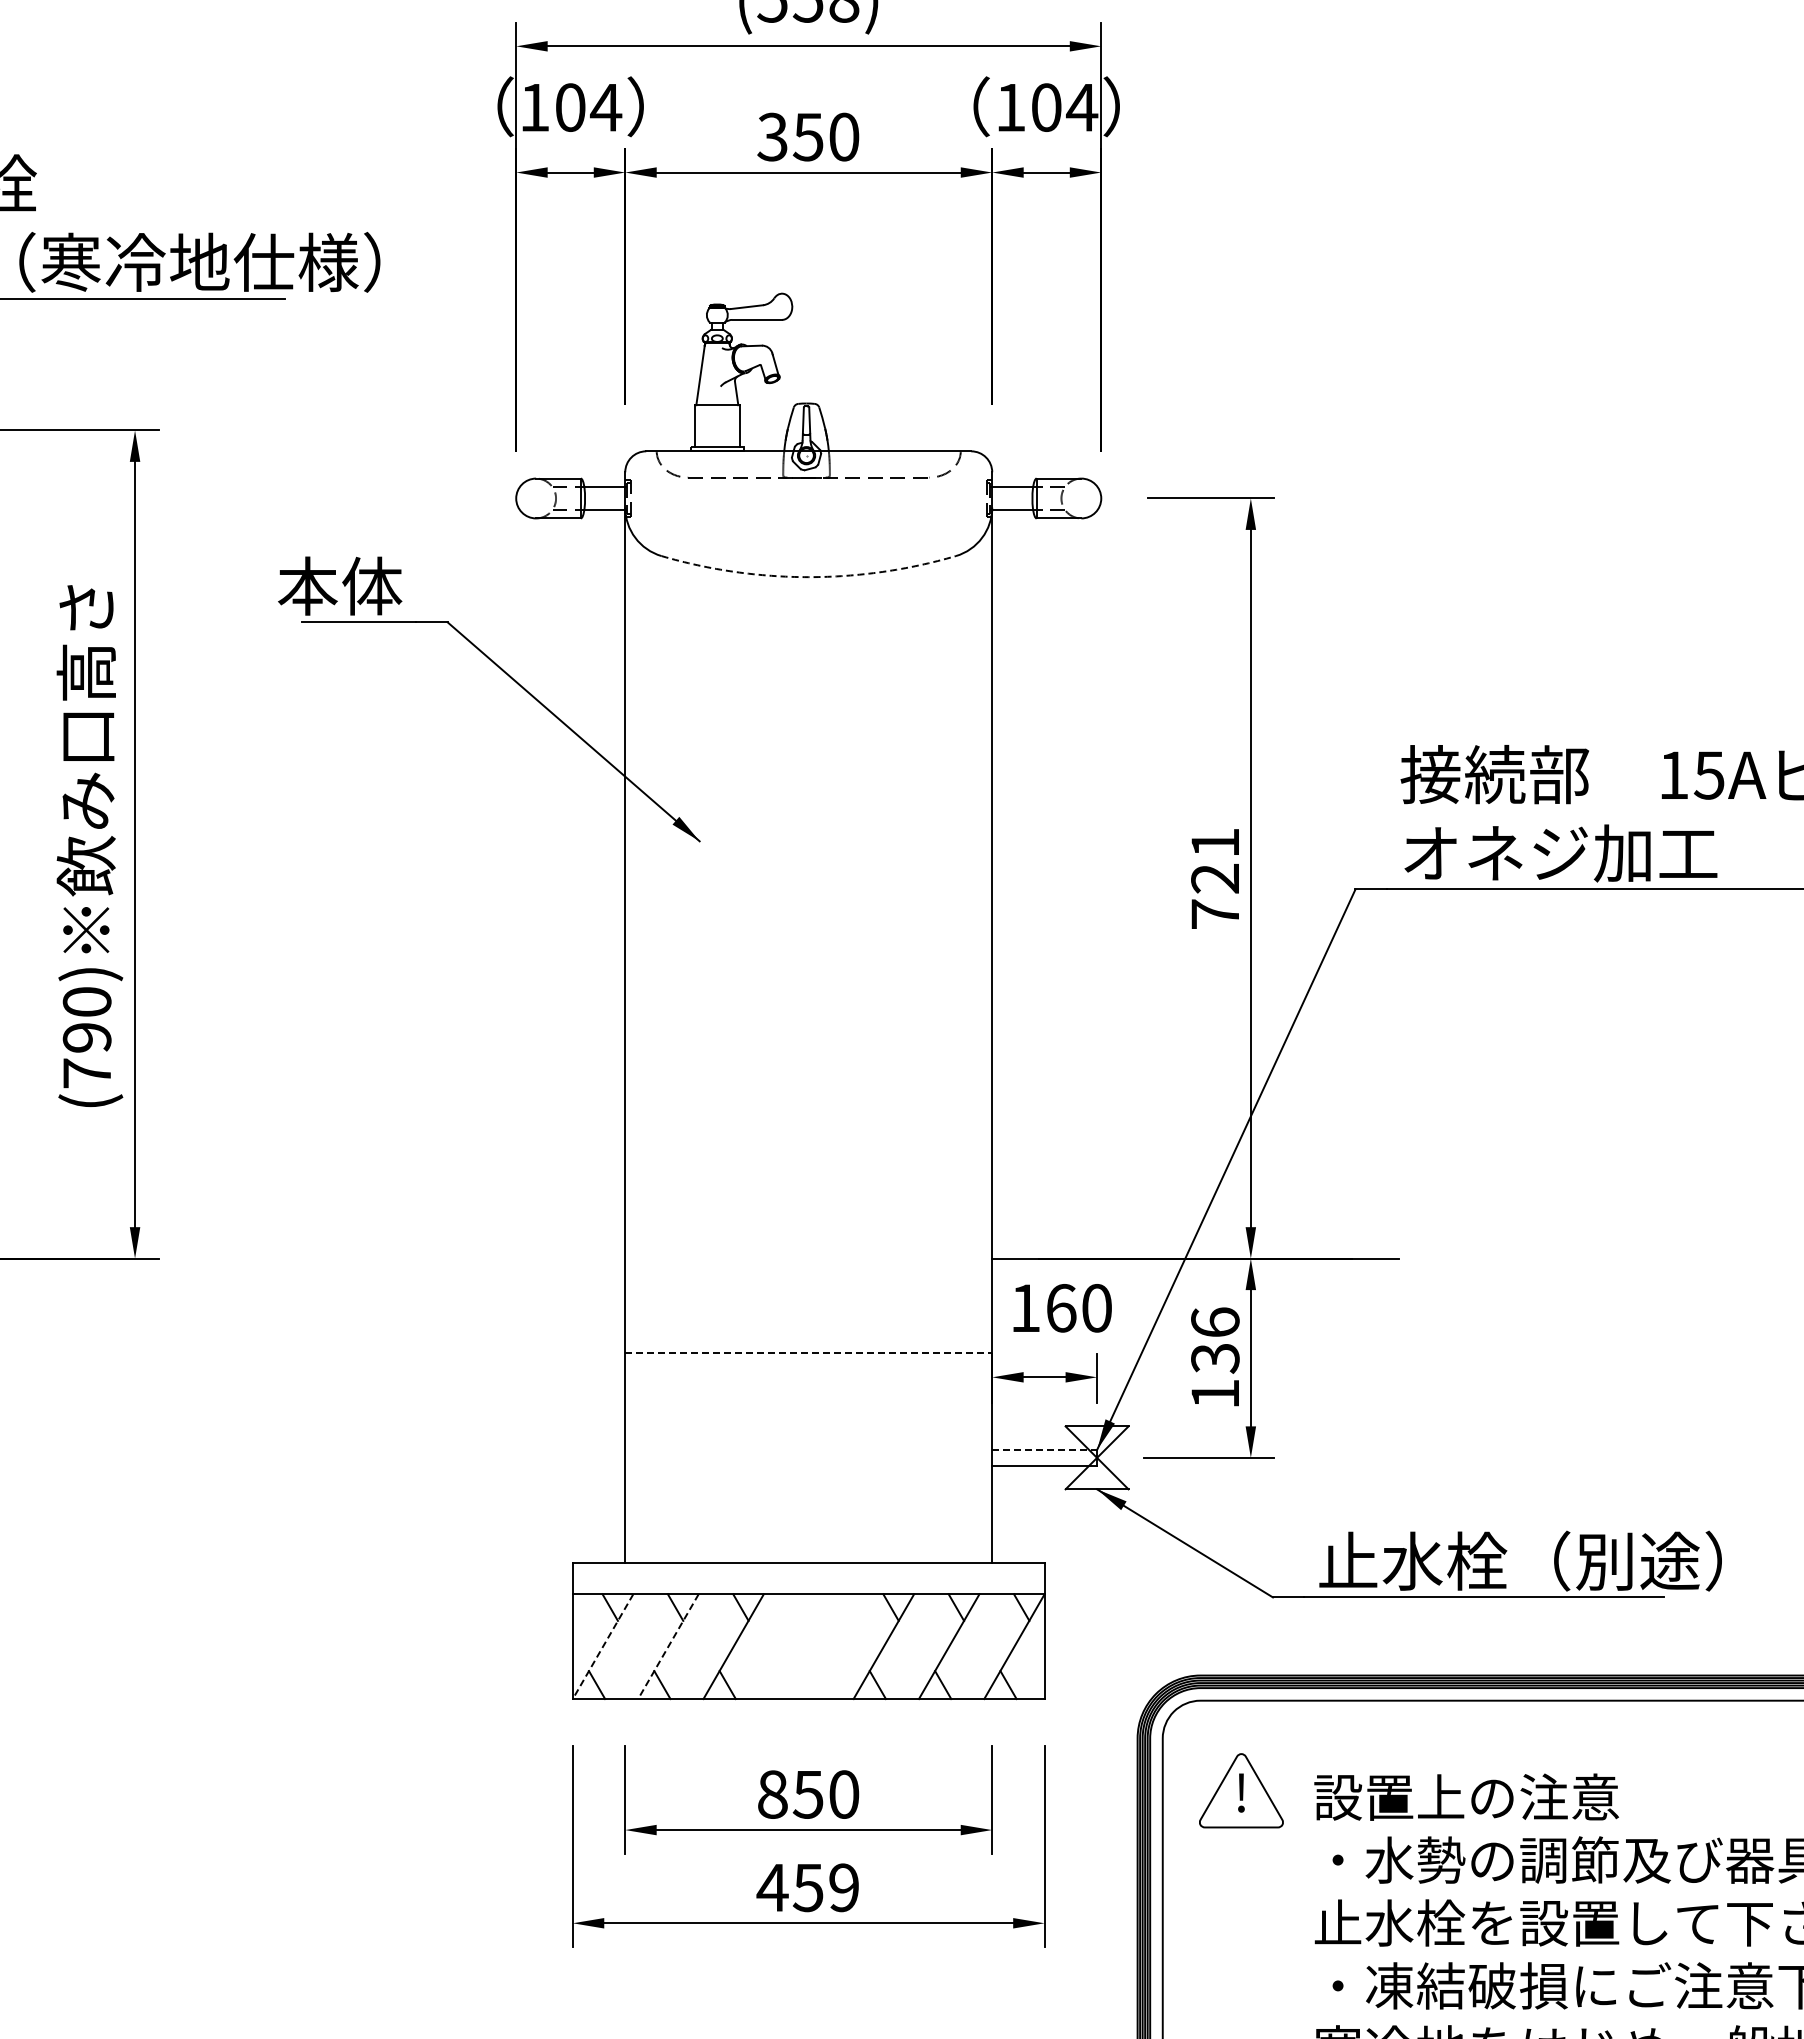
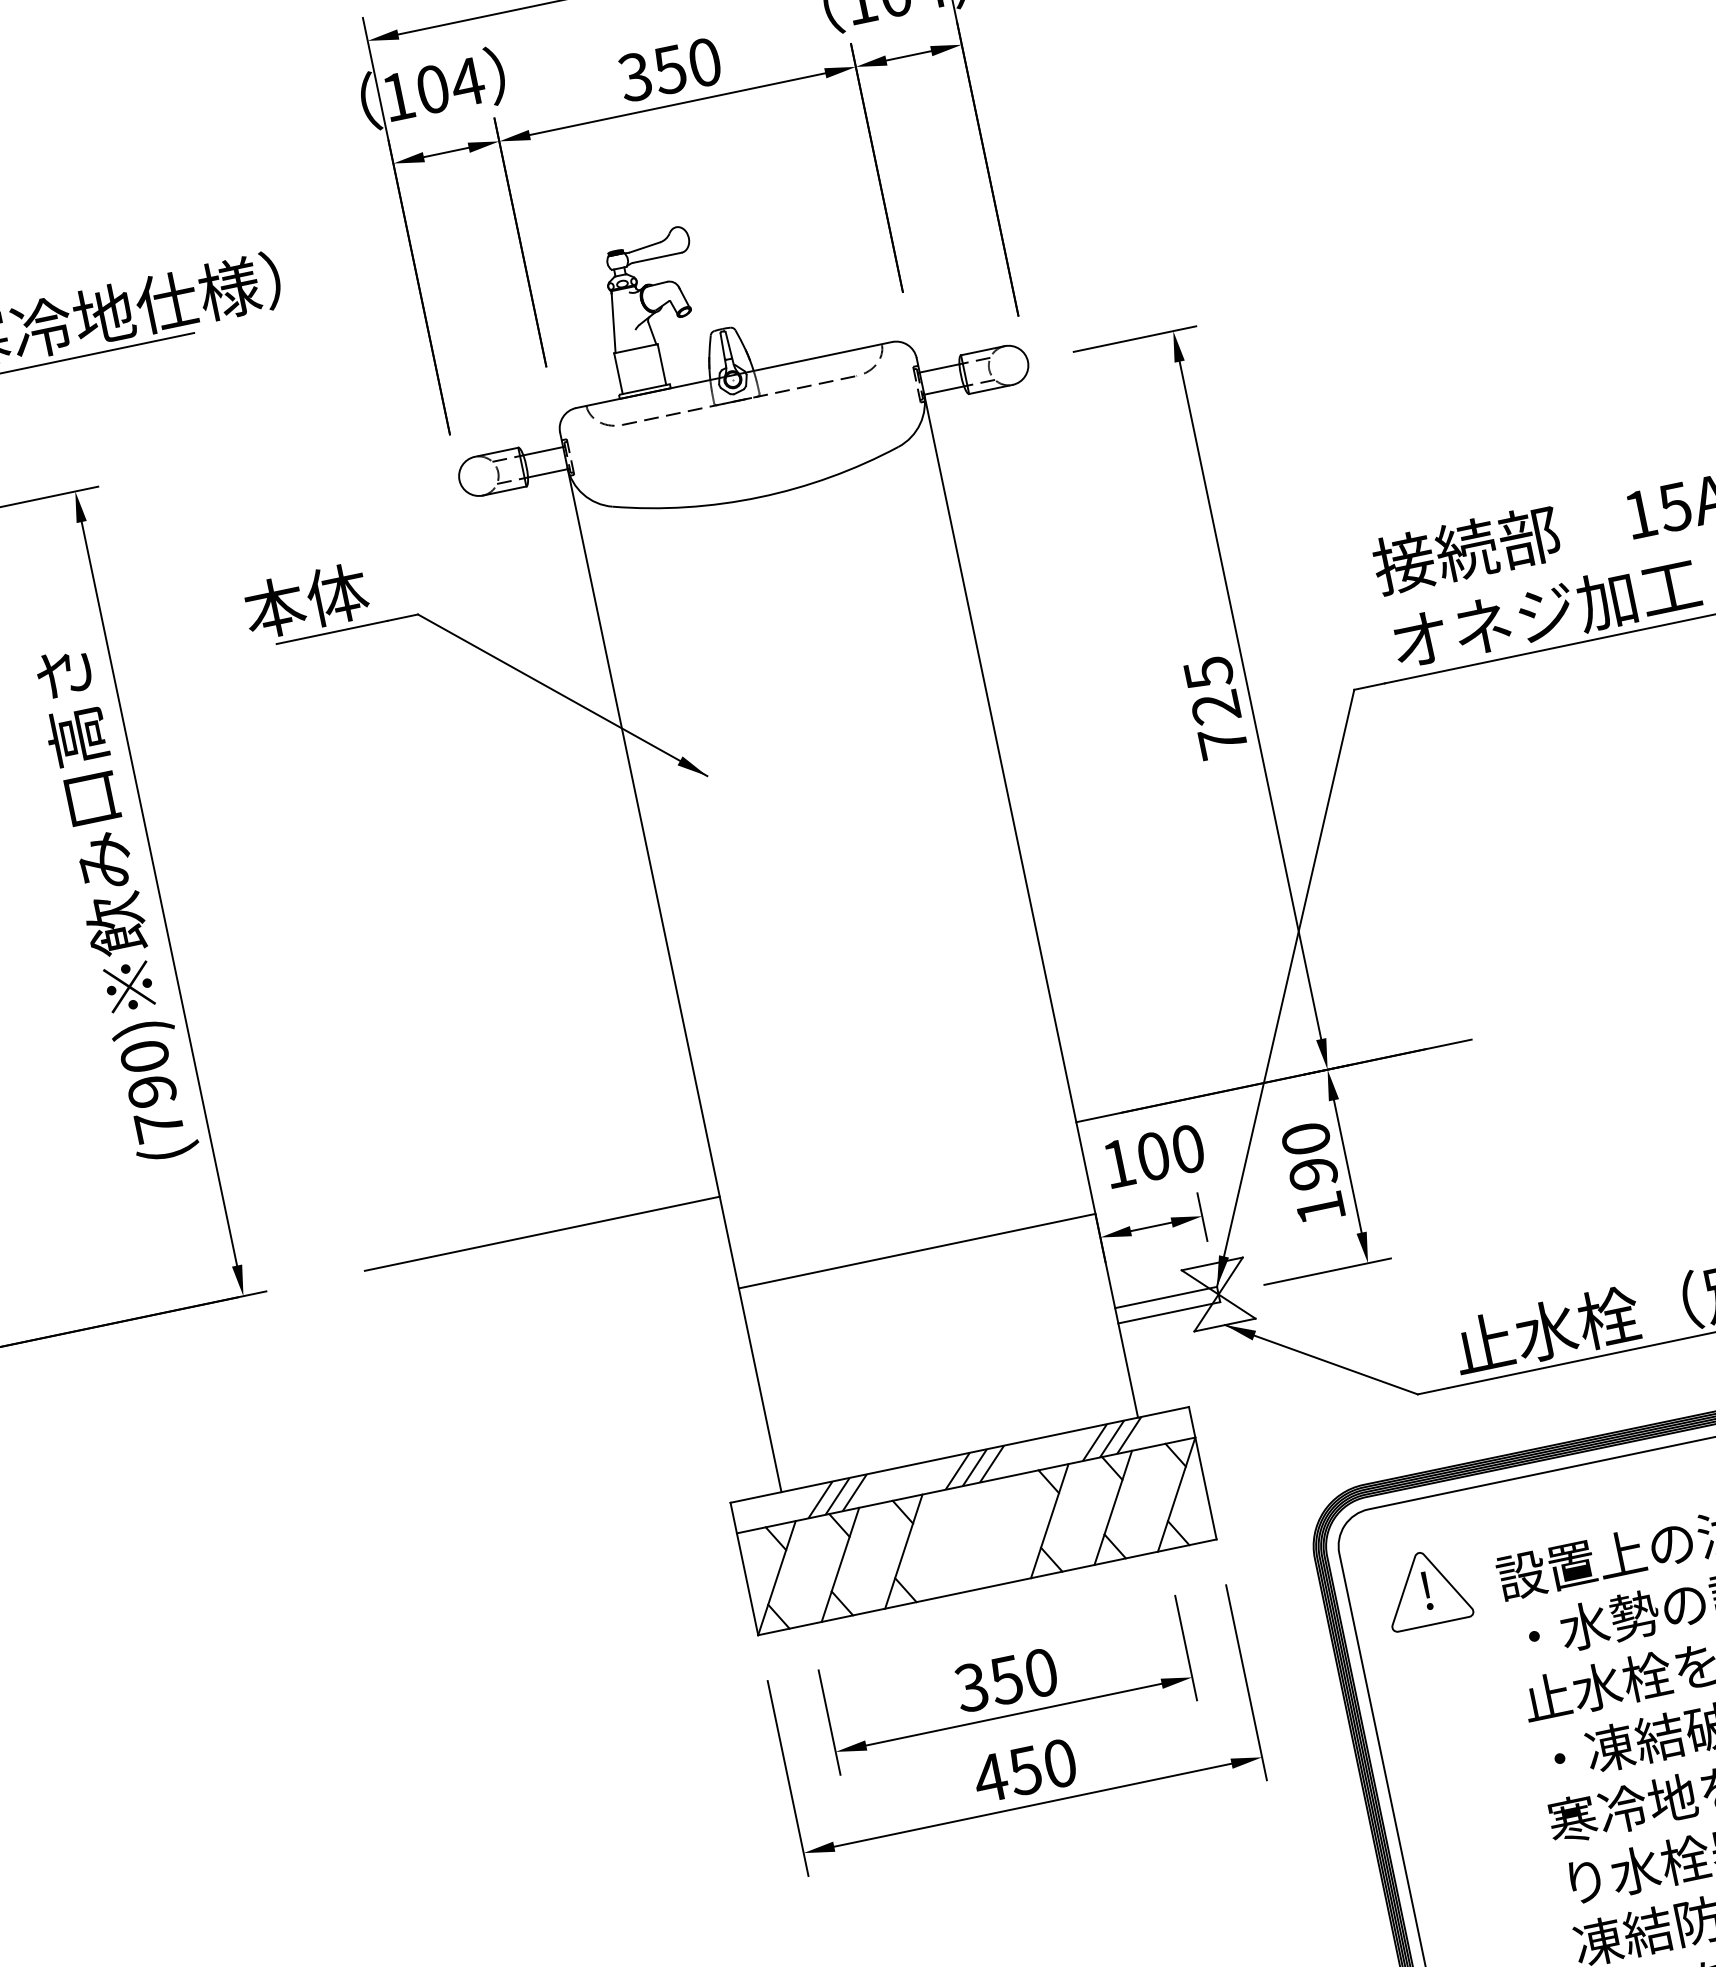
arc: (808, 577) -> (759, 497), dashed -> solid
text: (1215, 843) -> (1208, 673), 721 -> 725
line: (442, 1258) -> (542, 1233), added
text: (1061, 1308) -> (1153, 1156), 160 -> 100
text: (1215, 1340) -> (1309, 1156), 136 -> 190
line: (809, 1353) -> (918, 1251), dashed -> solid
line: (1045, 1450) -> (1167, 1297), dashed -> solid
hatch: (820, 1578) -> (974, 1467), added
line: (603, 1646) -> (777, 1577), dashed -> solid
line: (668, 1646) -> (840, 1564), dashed -> solid
text: (772, 1794) -> (971, 1687), 850 -> 350
text: (844, 1887) -> (1060, 1763), 459 -> 450

